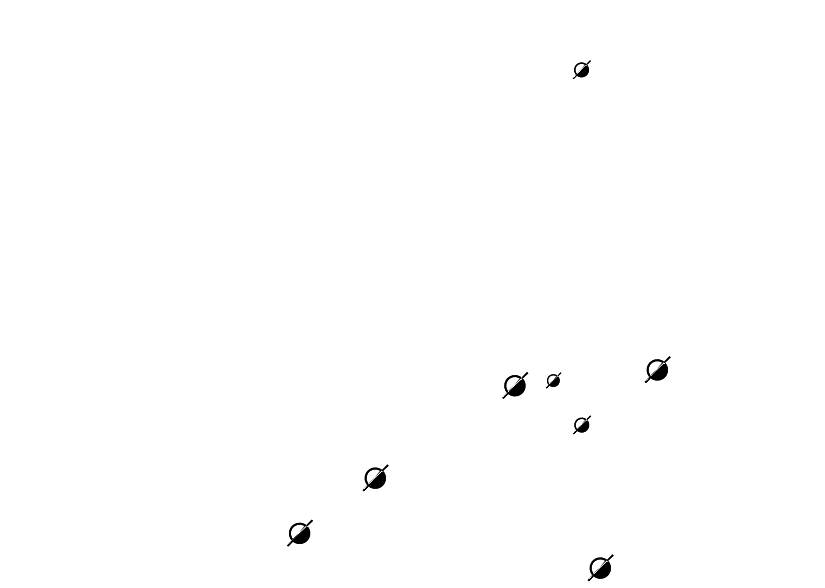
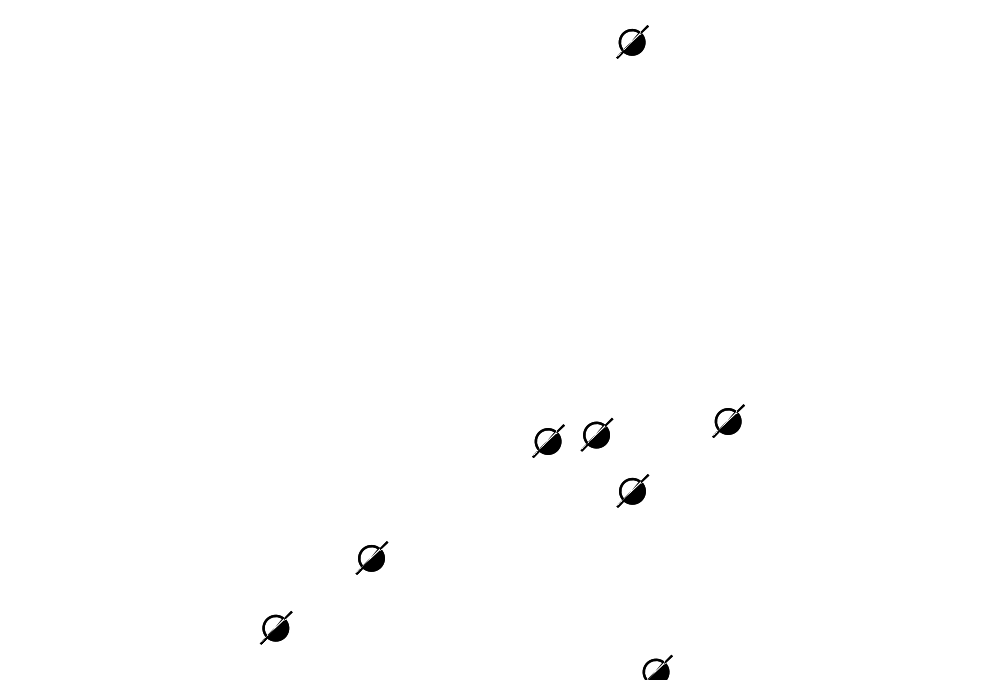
part: (581, 69) -> (632, 41), size x1.43
part: (553, 380) -> (596, 434), size x1.67
part: (581, 424) -> (632, 490), size x1.43

